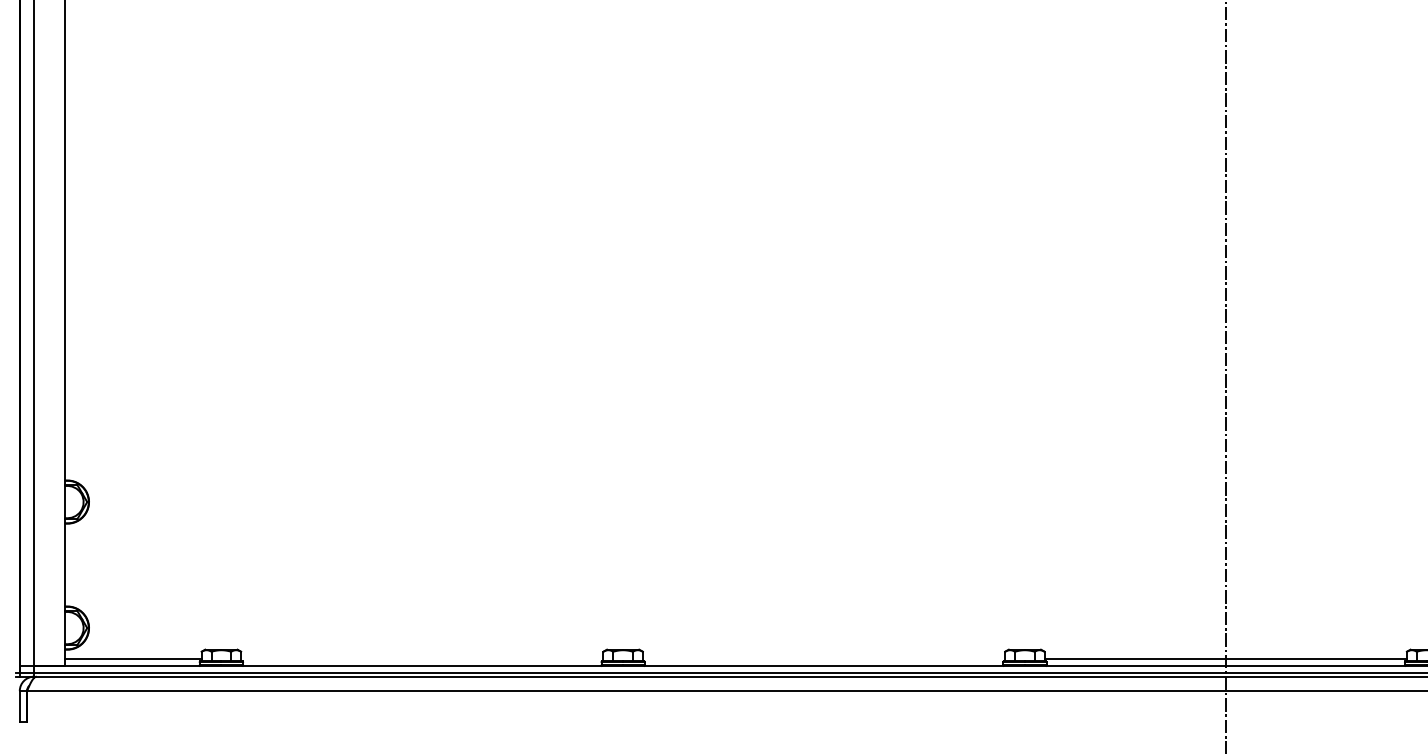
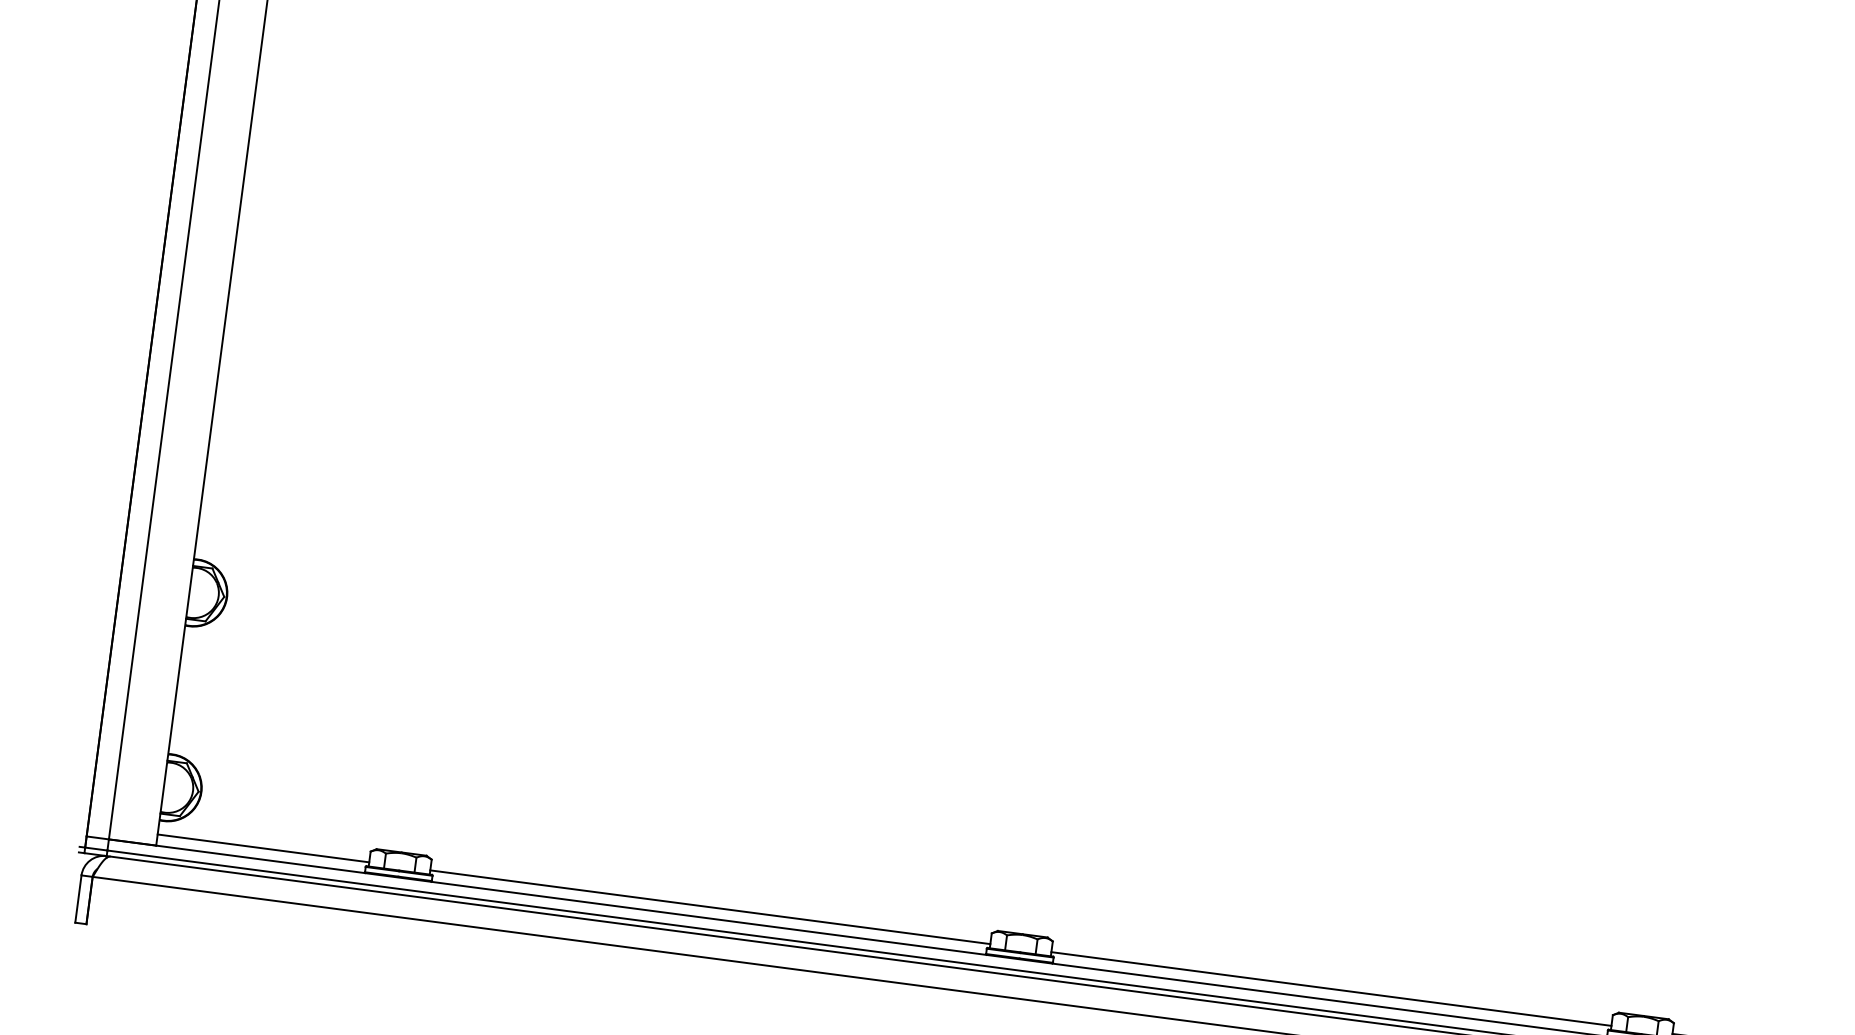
line: (422, 658) -> (710, 906), added
line: (823, 658) -> (1330, 988), added

